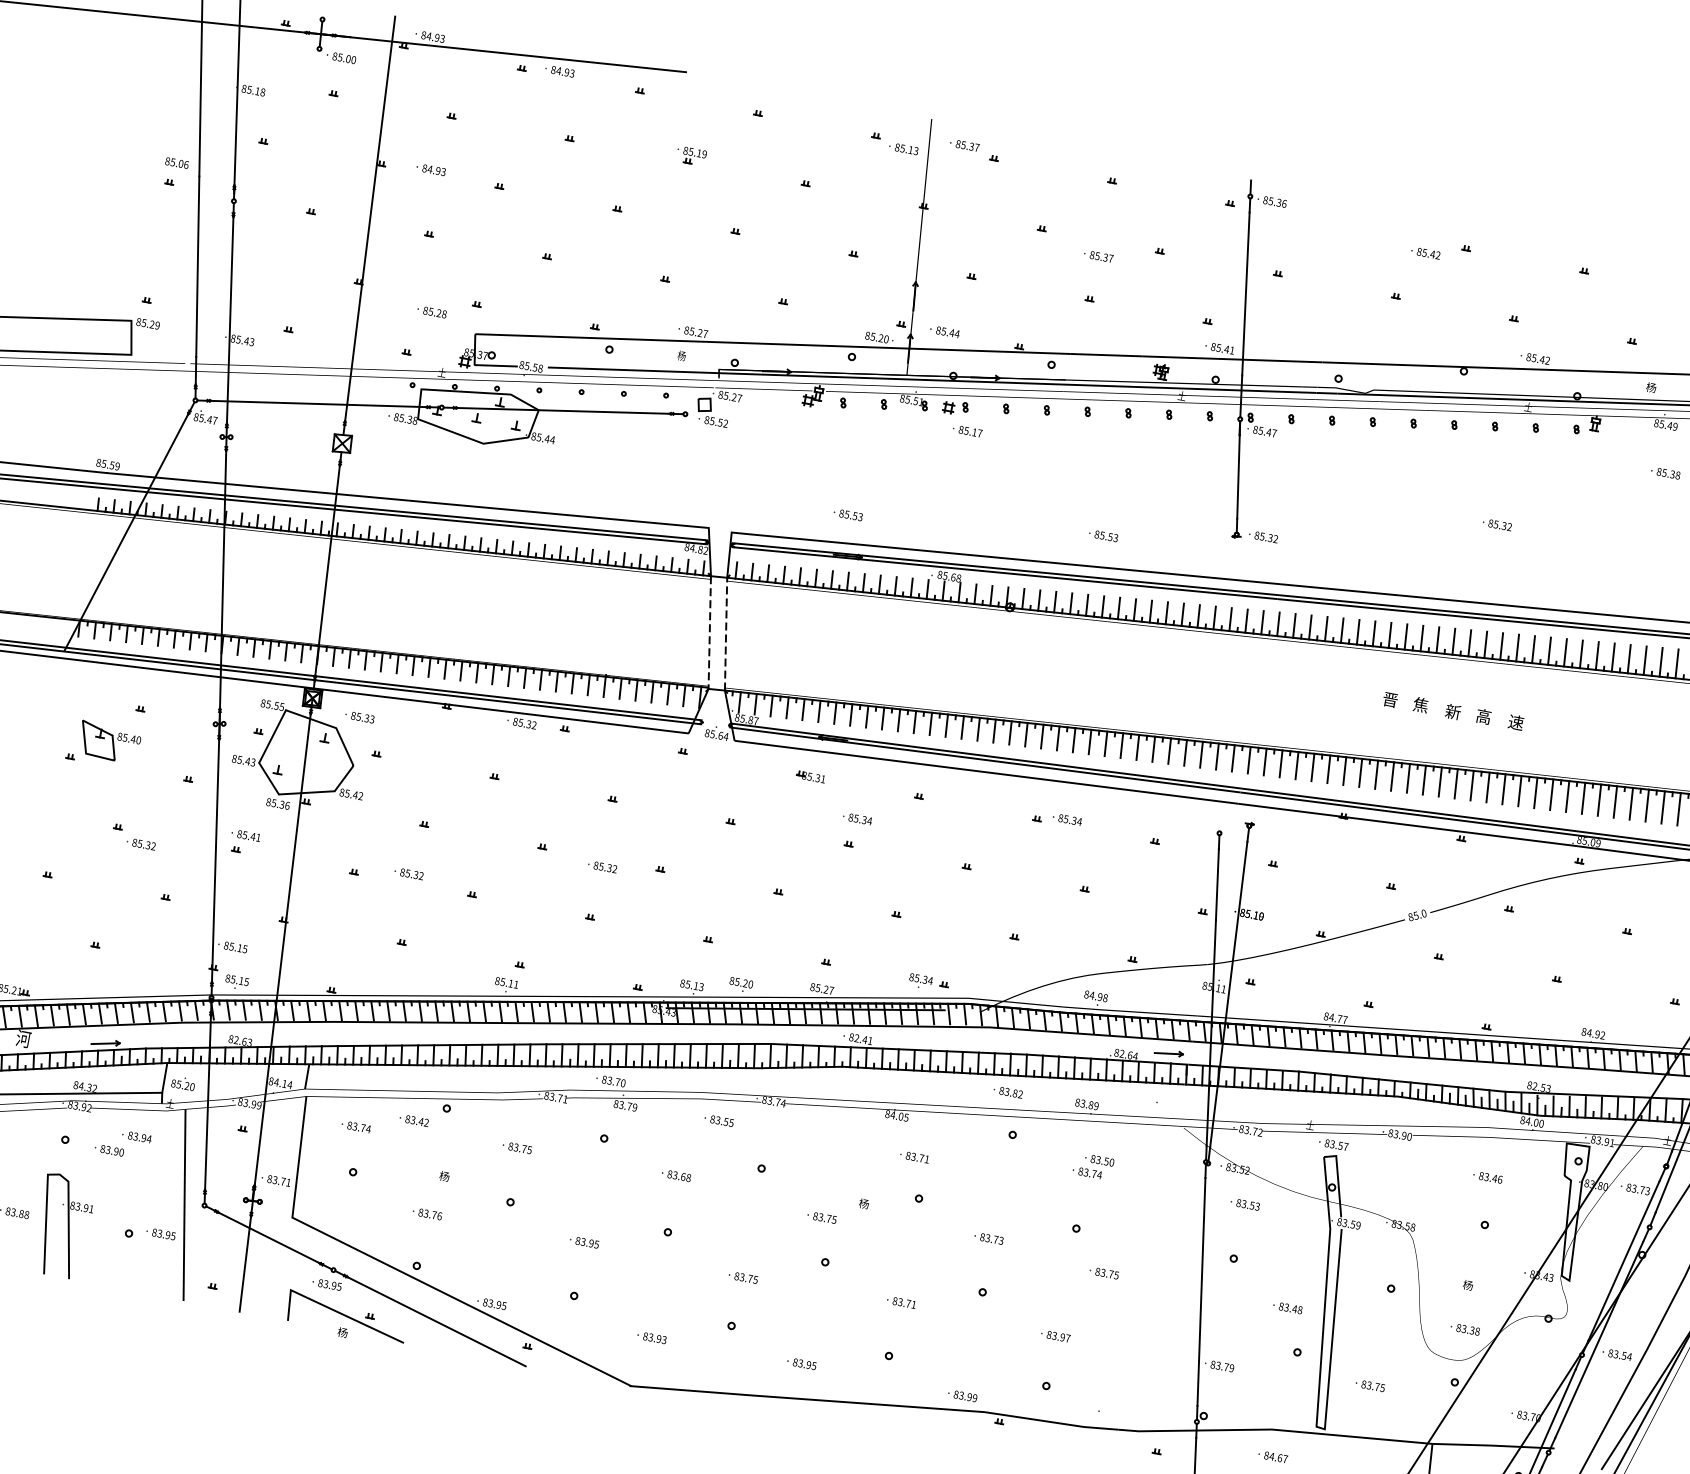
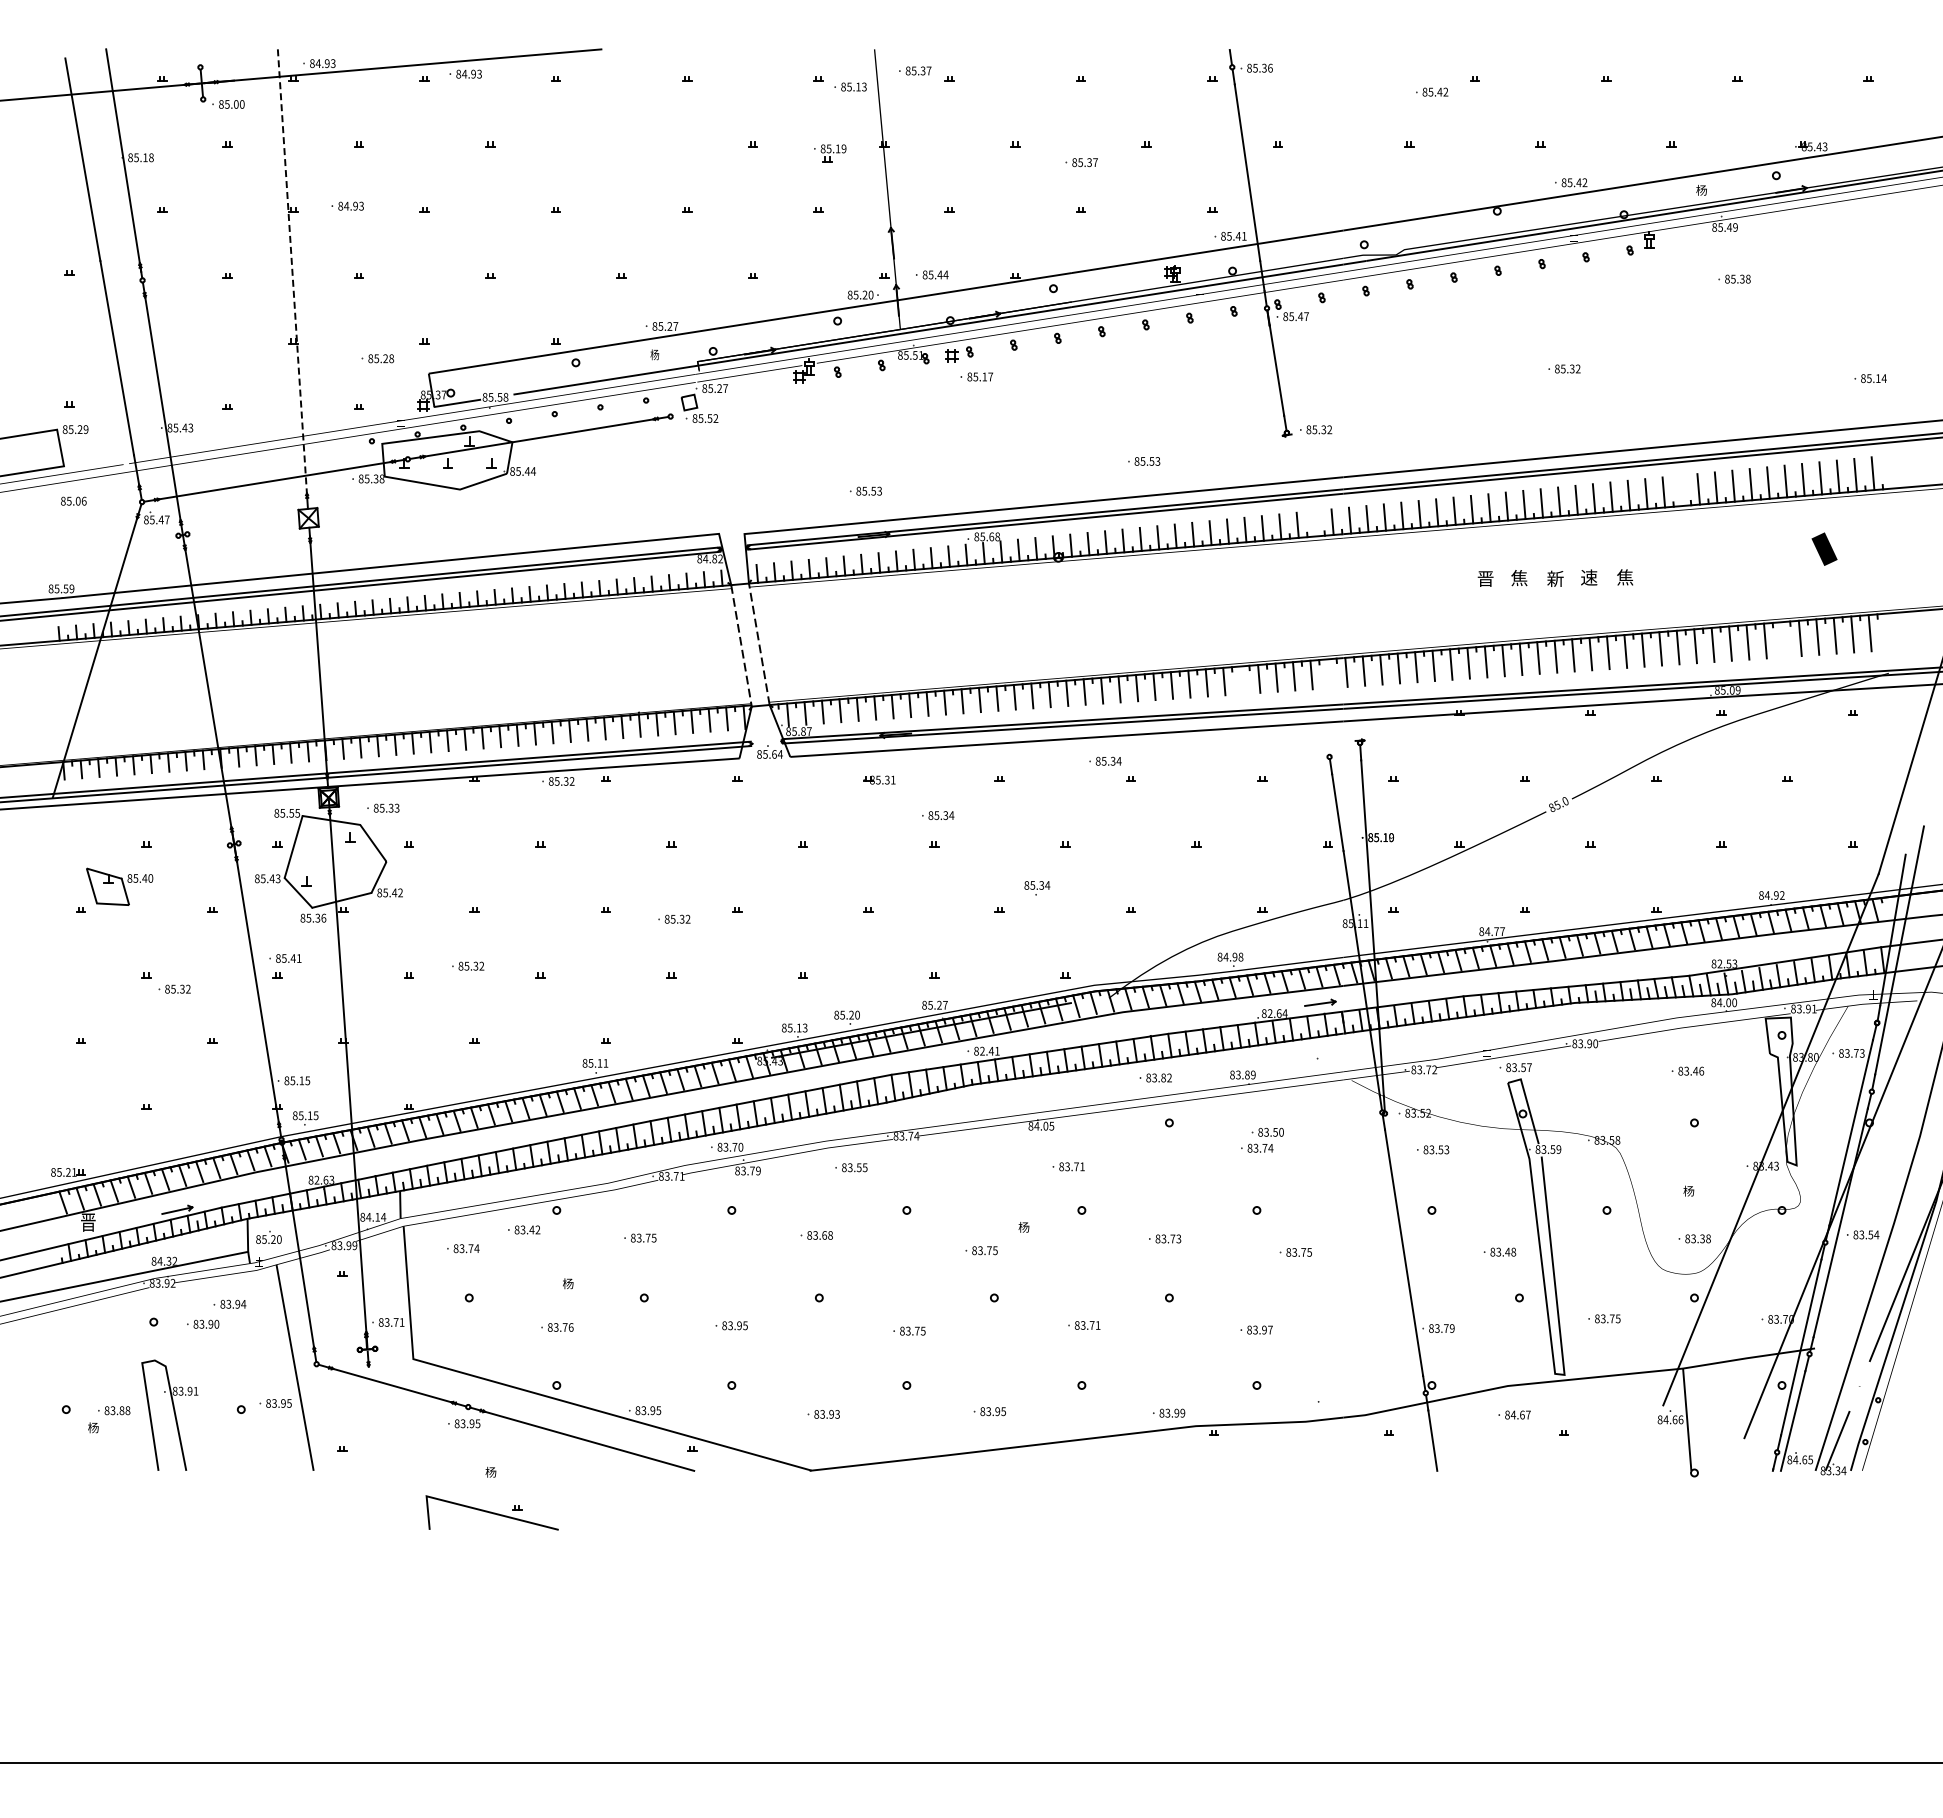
part: (691, 156) -> (830, 153), moved
text: (176, 162) -> (73, 500), moved
line: (370, 218) -> (292, 271), solid -> dashed
line: (1246, 620) -> (1315, 523), removed
line: (1581, 654) -> (1681, 490), removed
text: (1484, 716) -> (1589, 577), 高 -> 速
text: (1516, 722) -> (1625, 577), 速 -> 焦
line: (1153, 749) -> (1241, 680), removed
line: (1232, 758) -> (1328, 673), removed
line: (1646, 805) -> (1782, 639), removed
text: (1067, 818) -> (1105, 760), moved
text: (920, 981) -> (1037, 888), moved
text: (23, 1039) -> (88, 1222), 河 -> 晋
line: (245, 1263) -> (372, 1418), removed
part: (346, 1315) -> (491, 1512), moved

